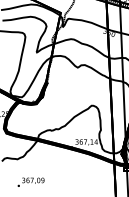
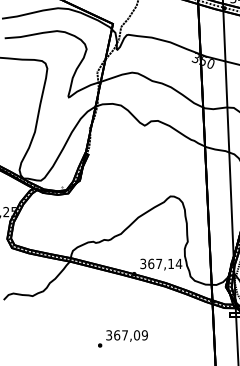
text: (30, 181) -> (121, 337), moved

